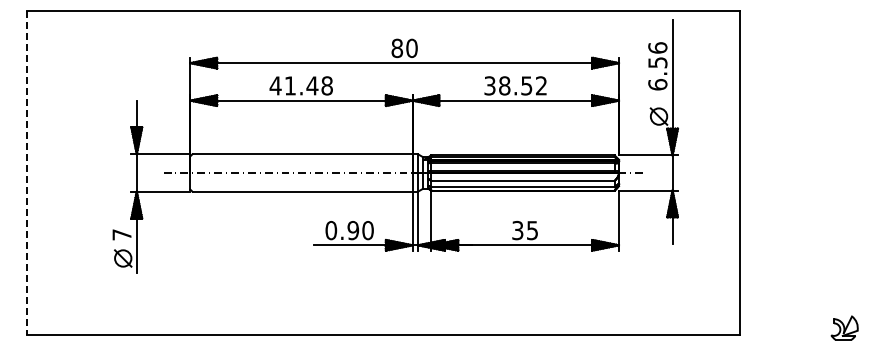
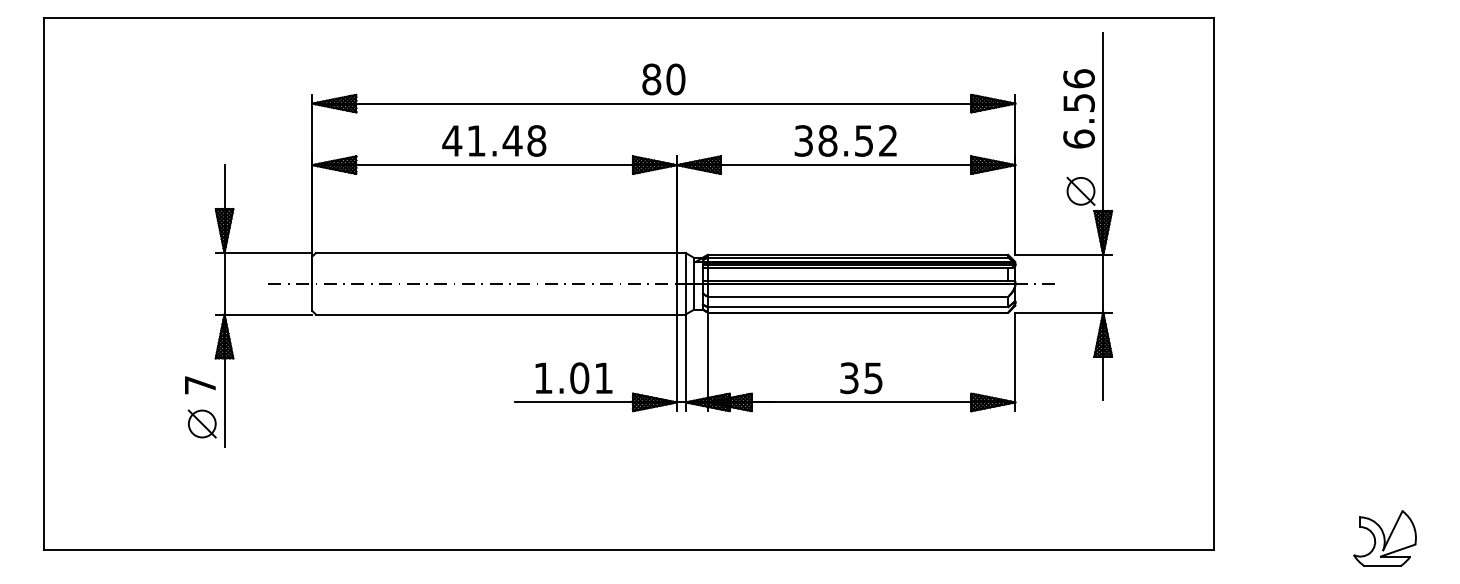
line: (26, 173) -> (43, 284), dashed -> solid
text: (349, 230) -> (573, 378), 0.90 -> 1.01
part: (844, 327) -> (1385, 537), size x1.43

